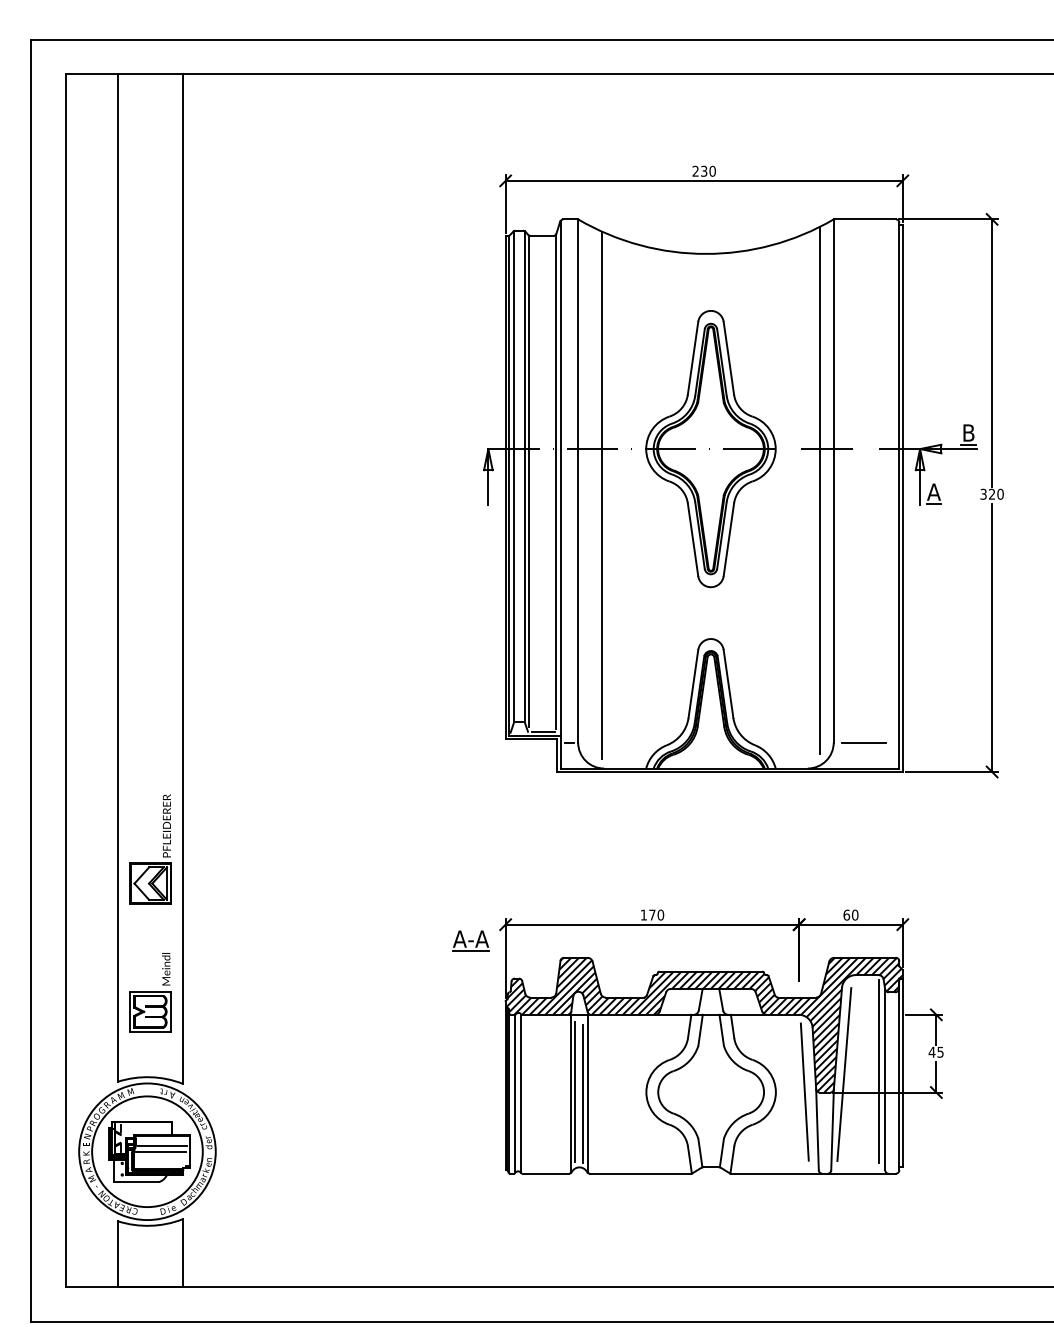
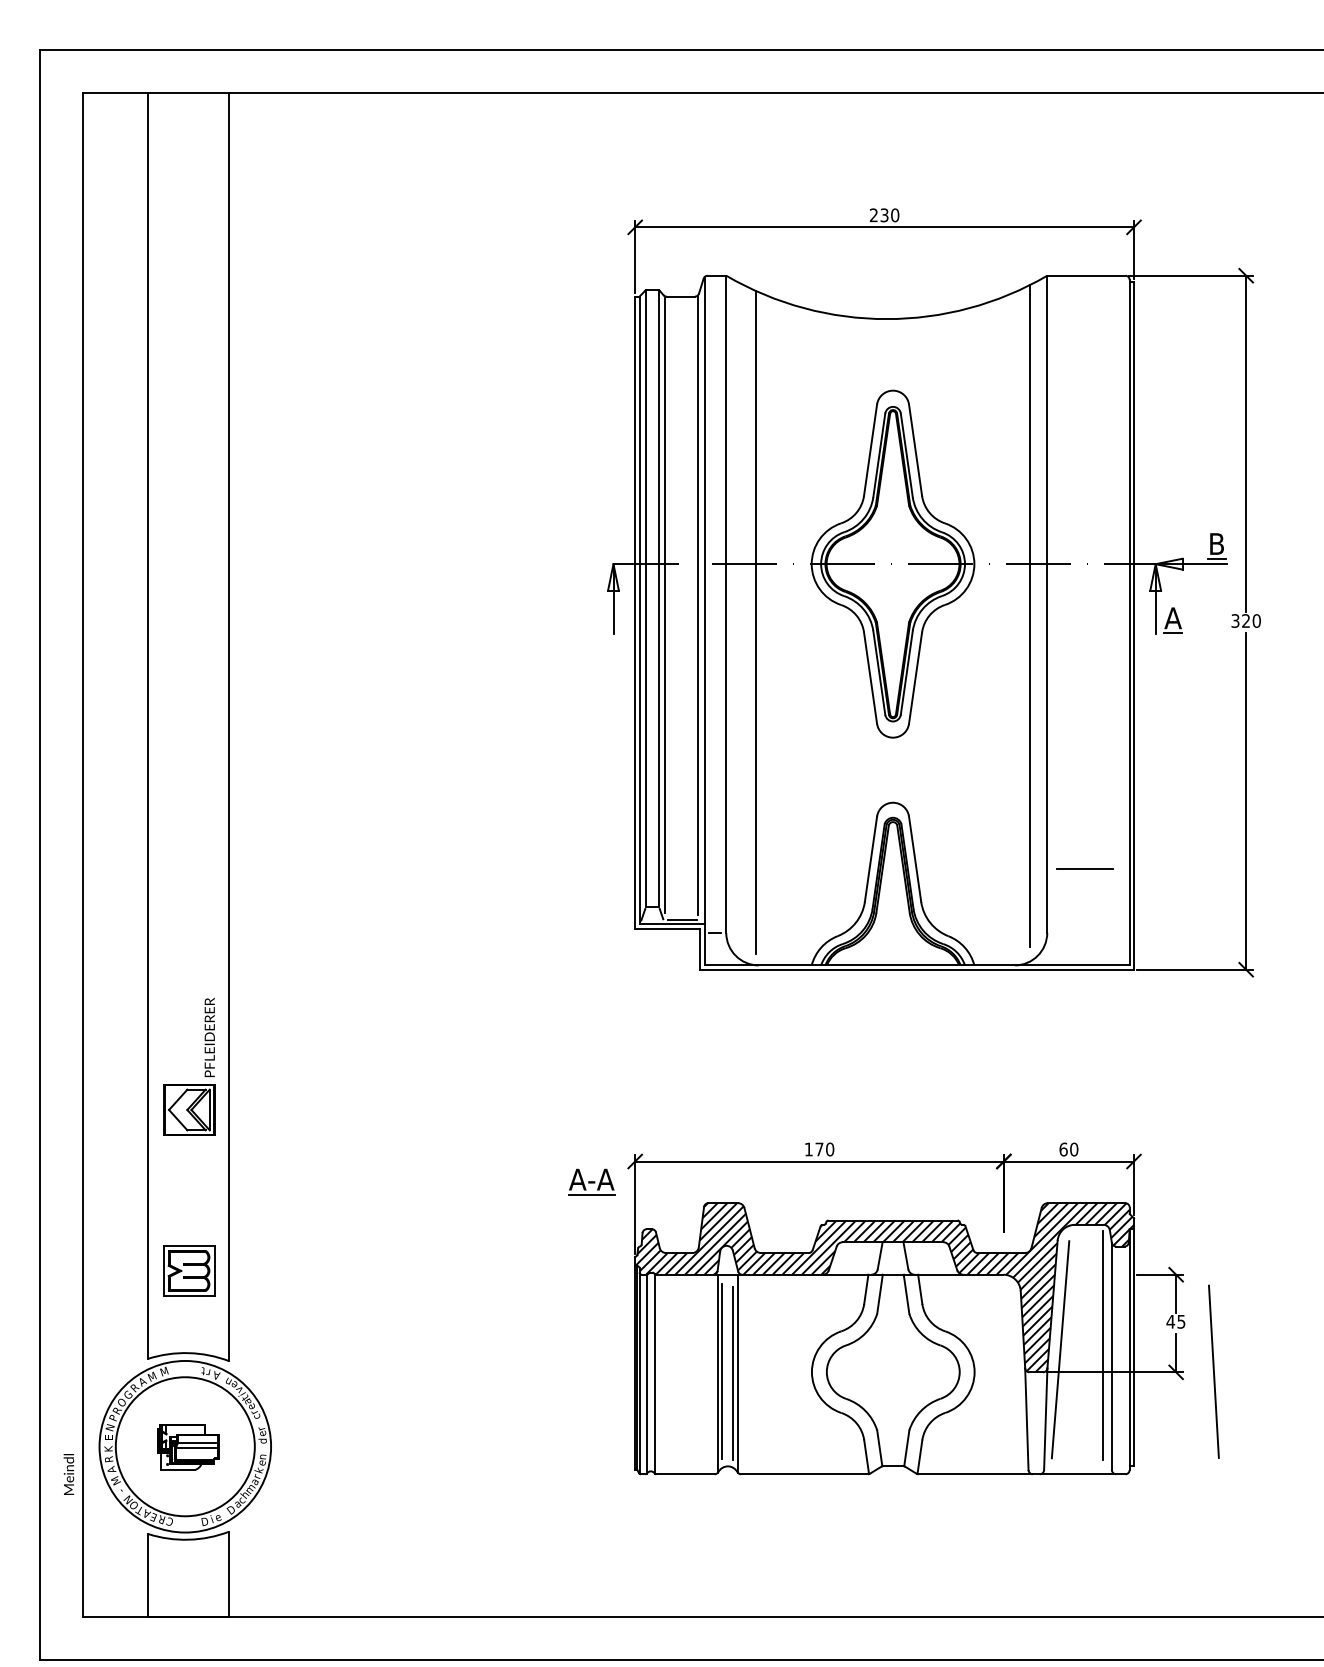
line: (863, 742) -> (1084, 868), moved
text: (165, 969) -> (68, 1474), moved
line: (804, 1091) -> (1213, 1371), moved
part: (149, 1152) -> (188, 1447), size x0.6

